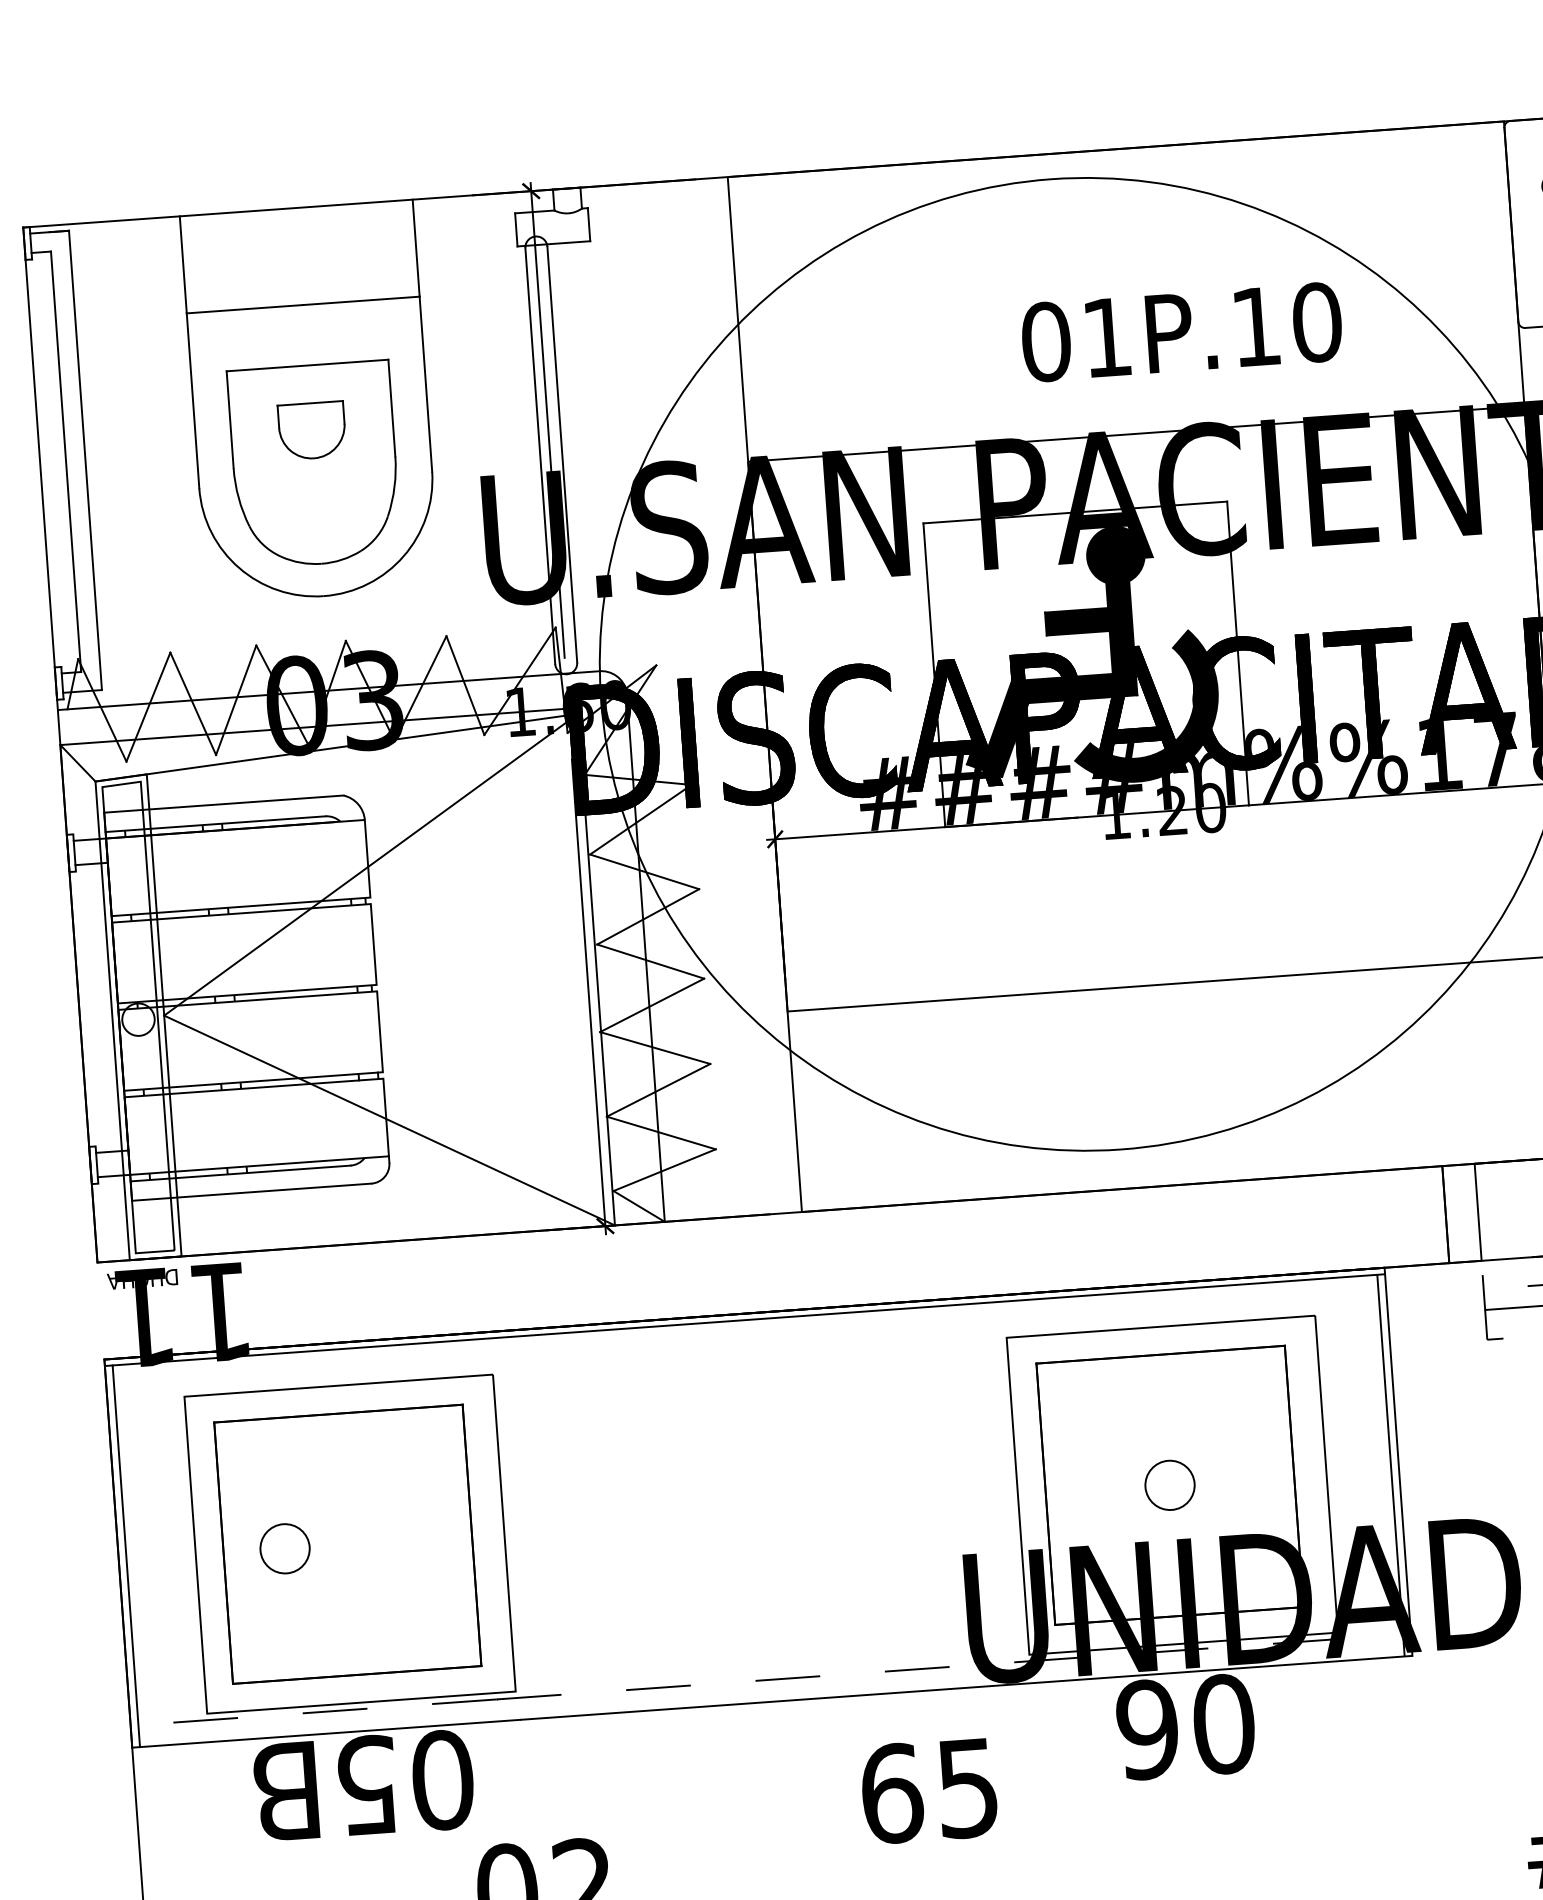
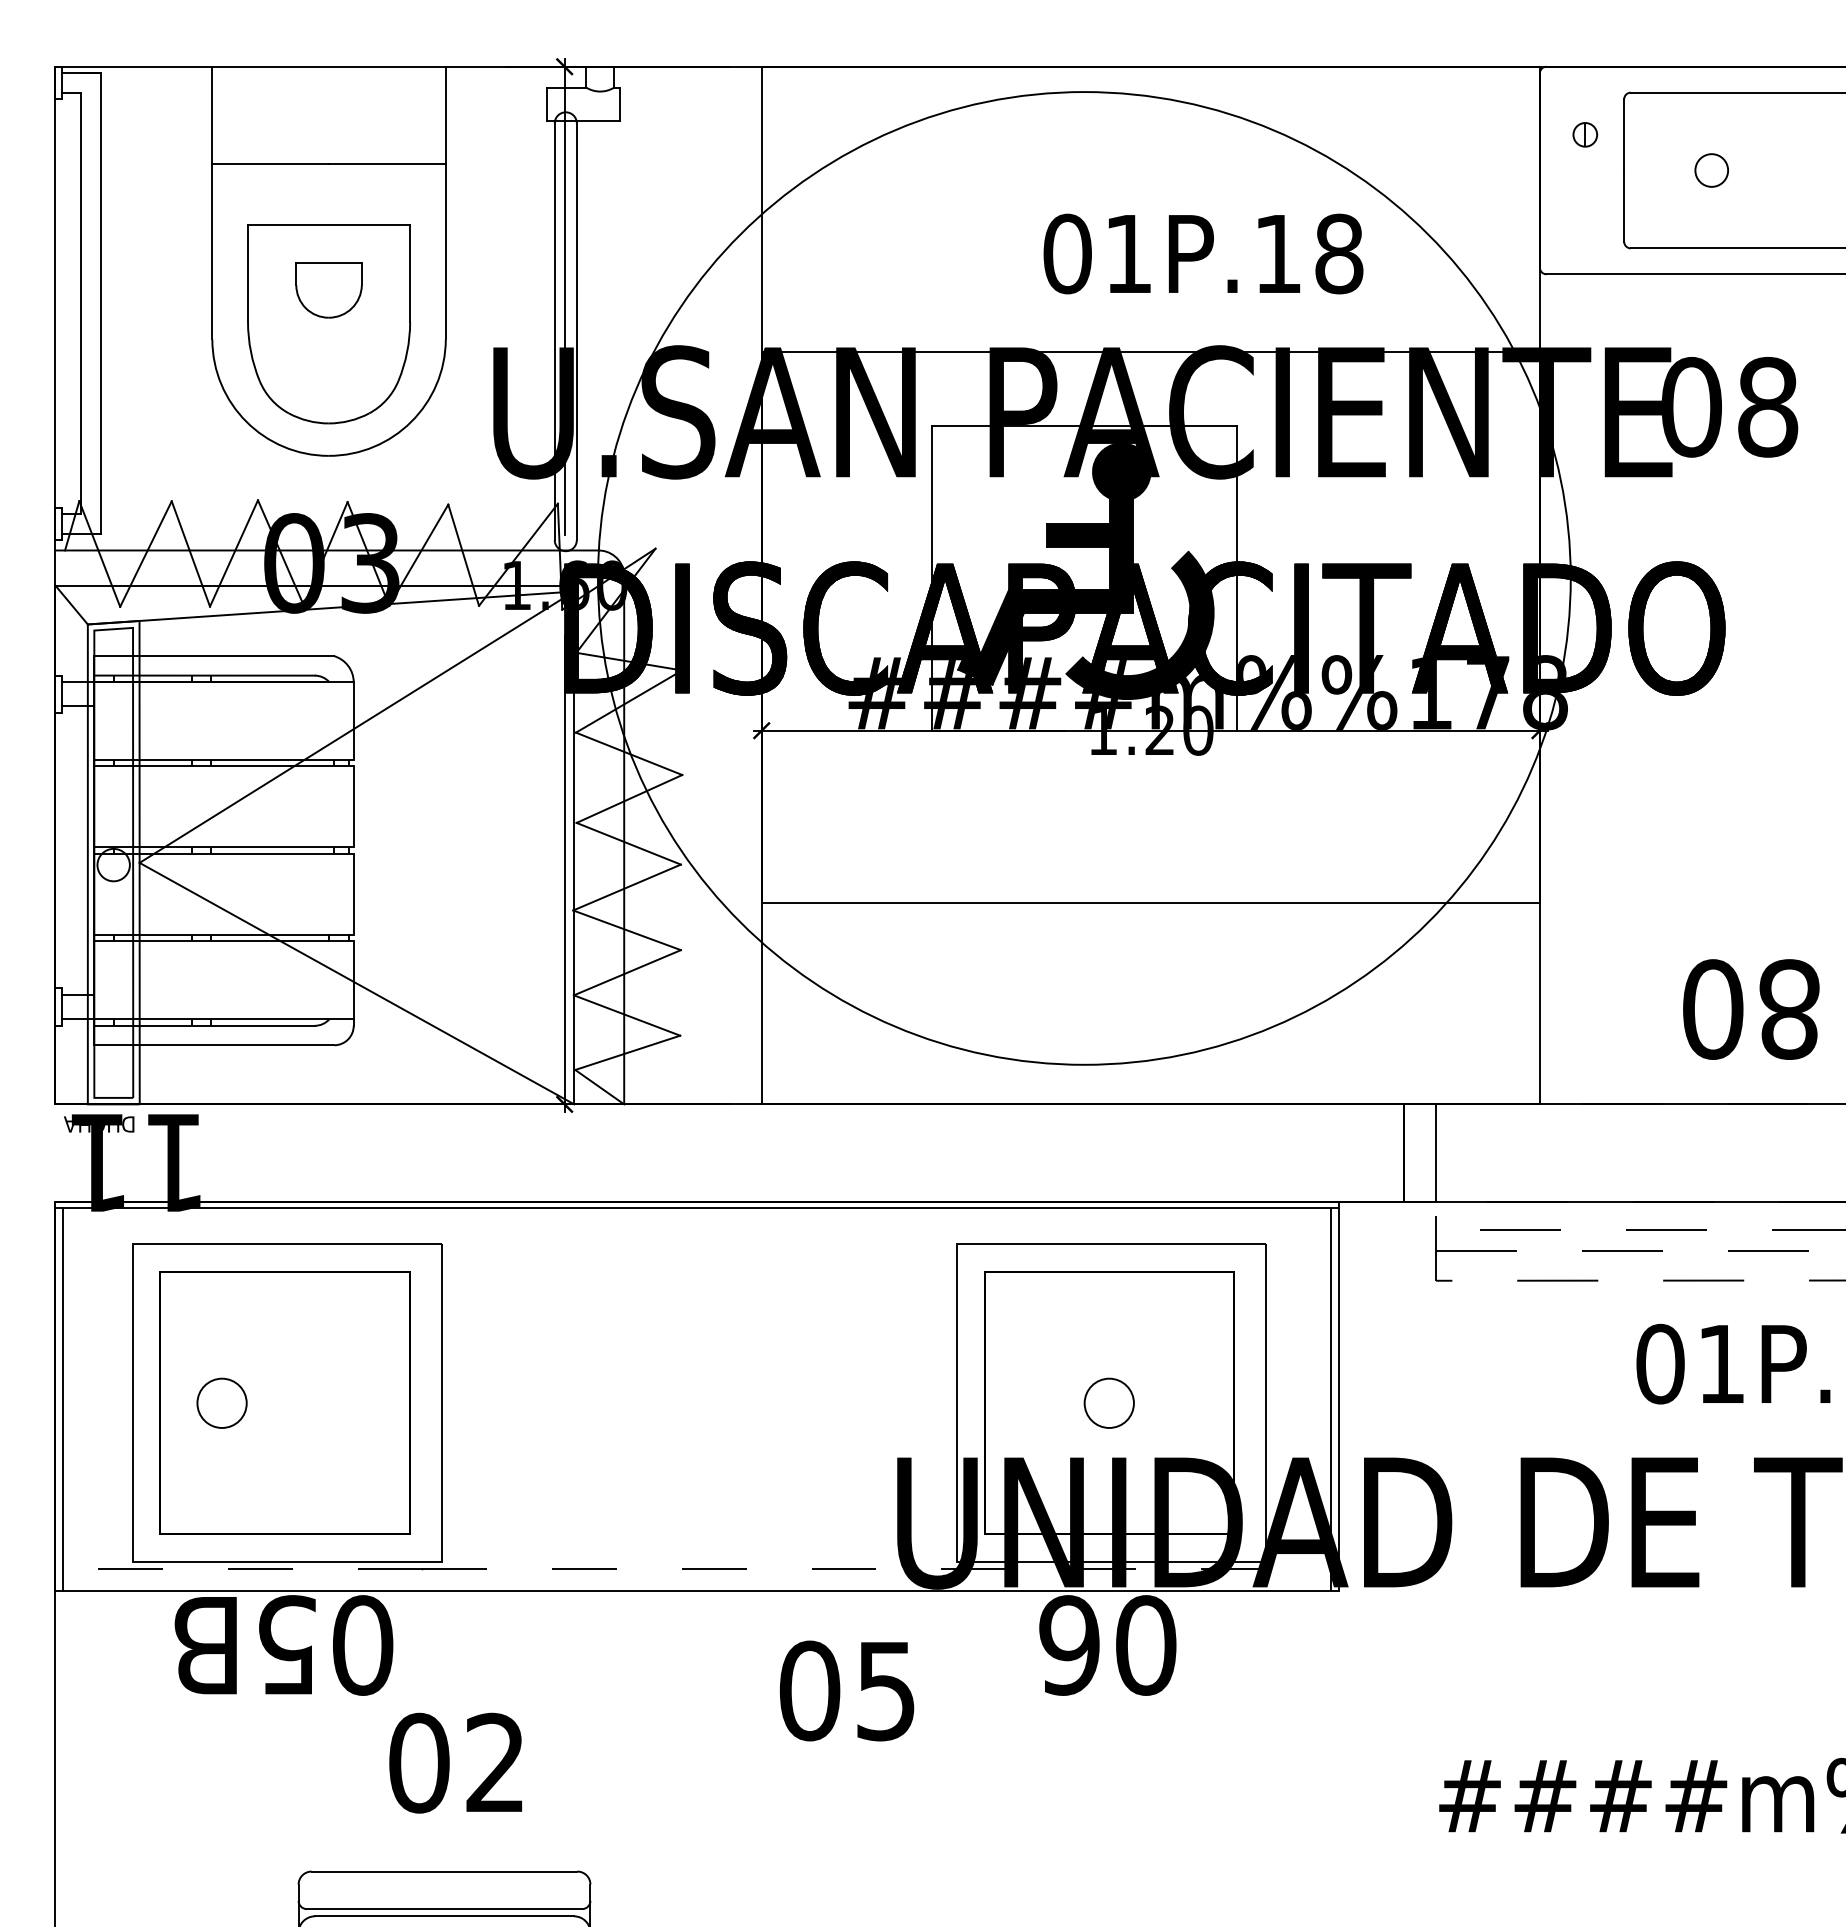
text: (1317, 323) -> (1339, 254), 01P.10 -> 01P.18
text: (891, 1793) -> (809, 1690), 65 -> 05

